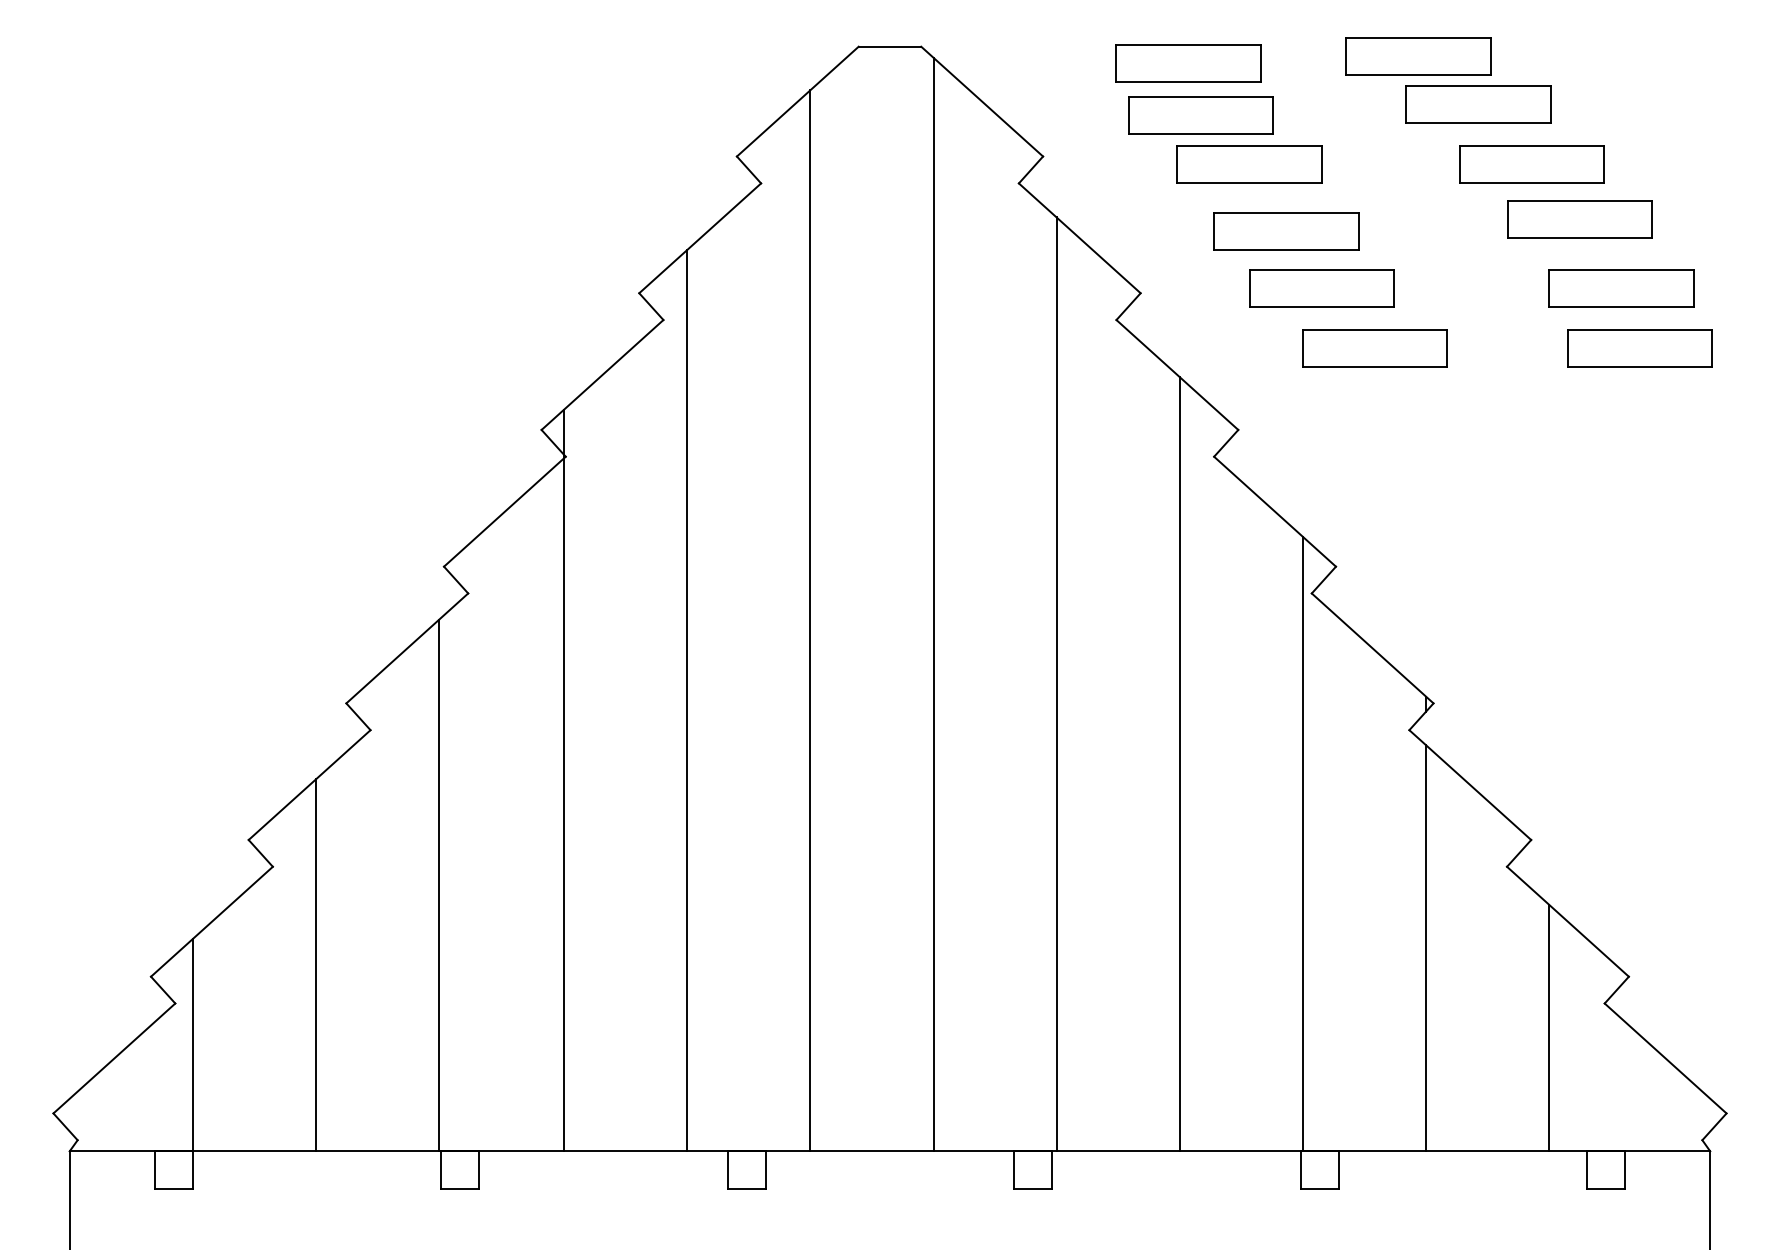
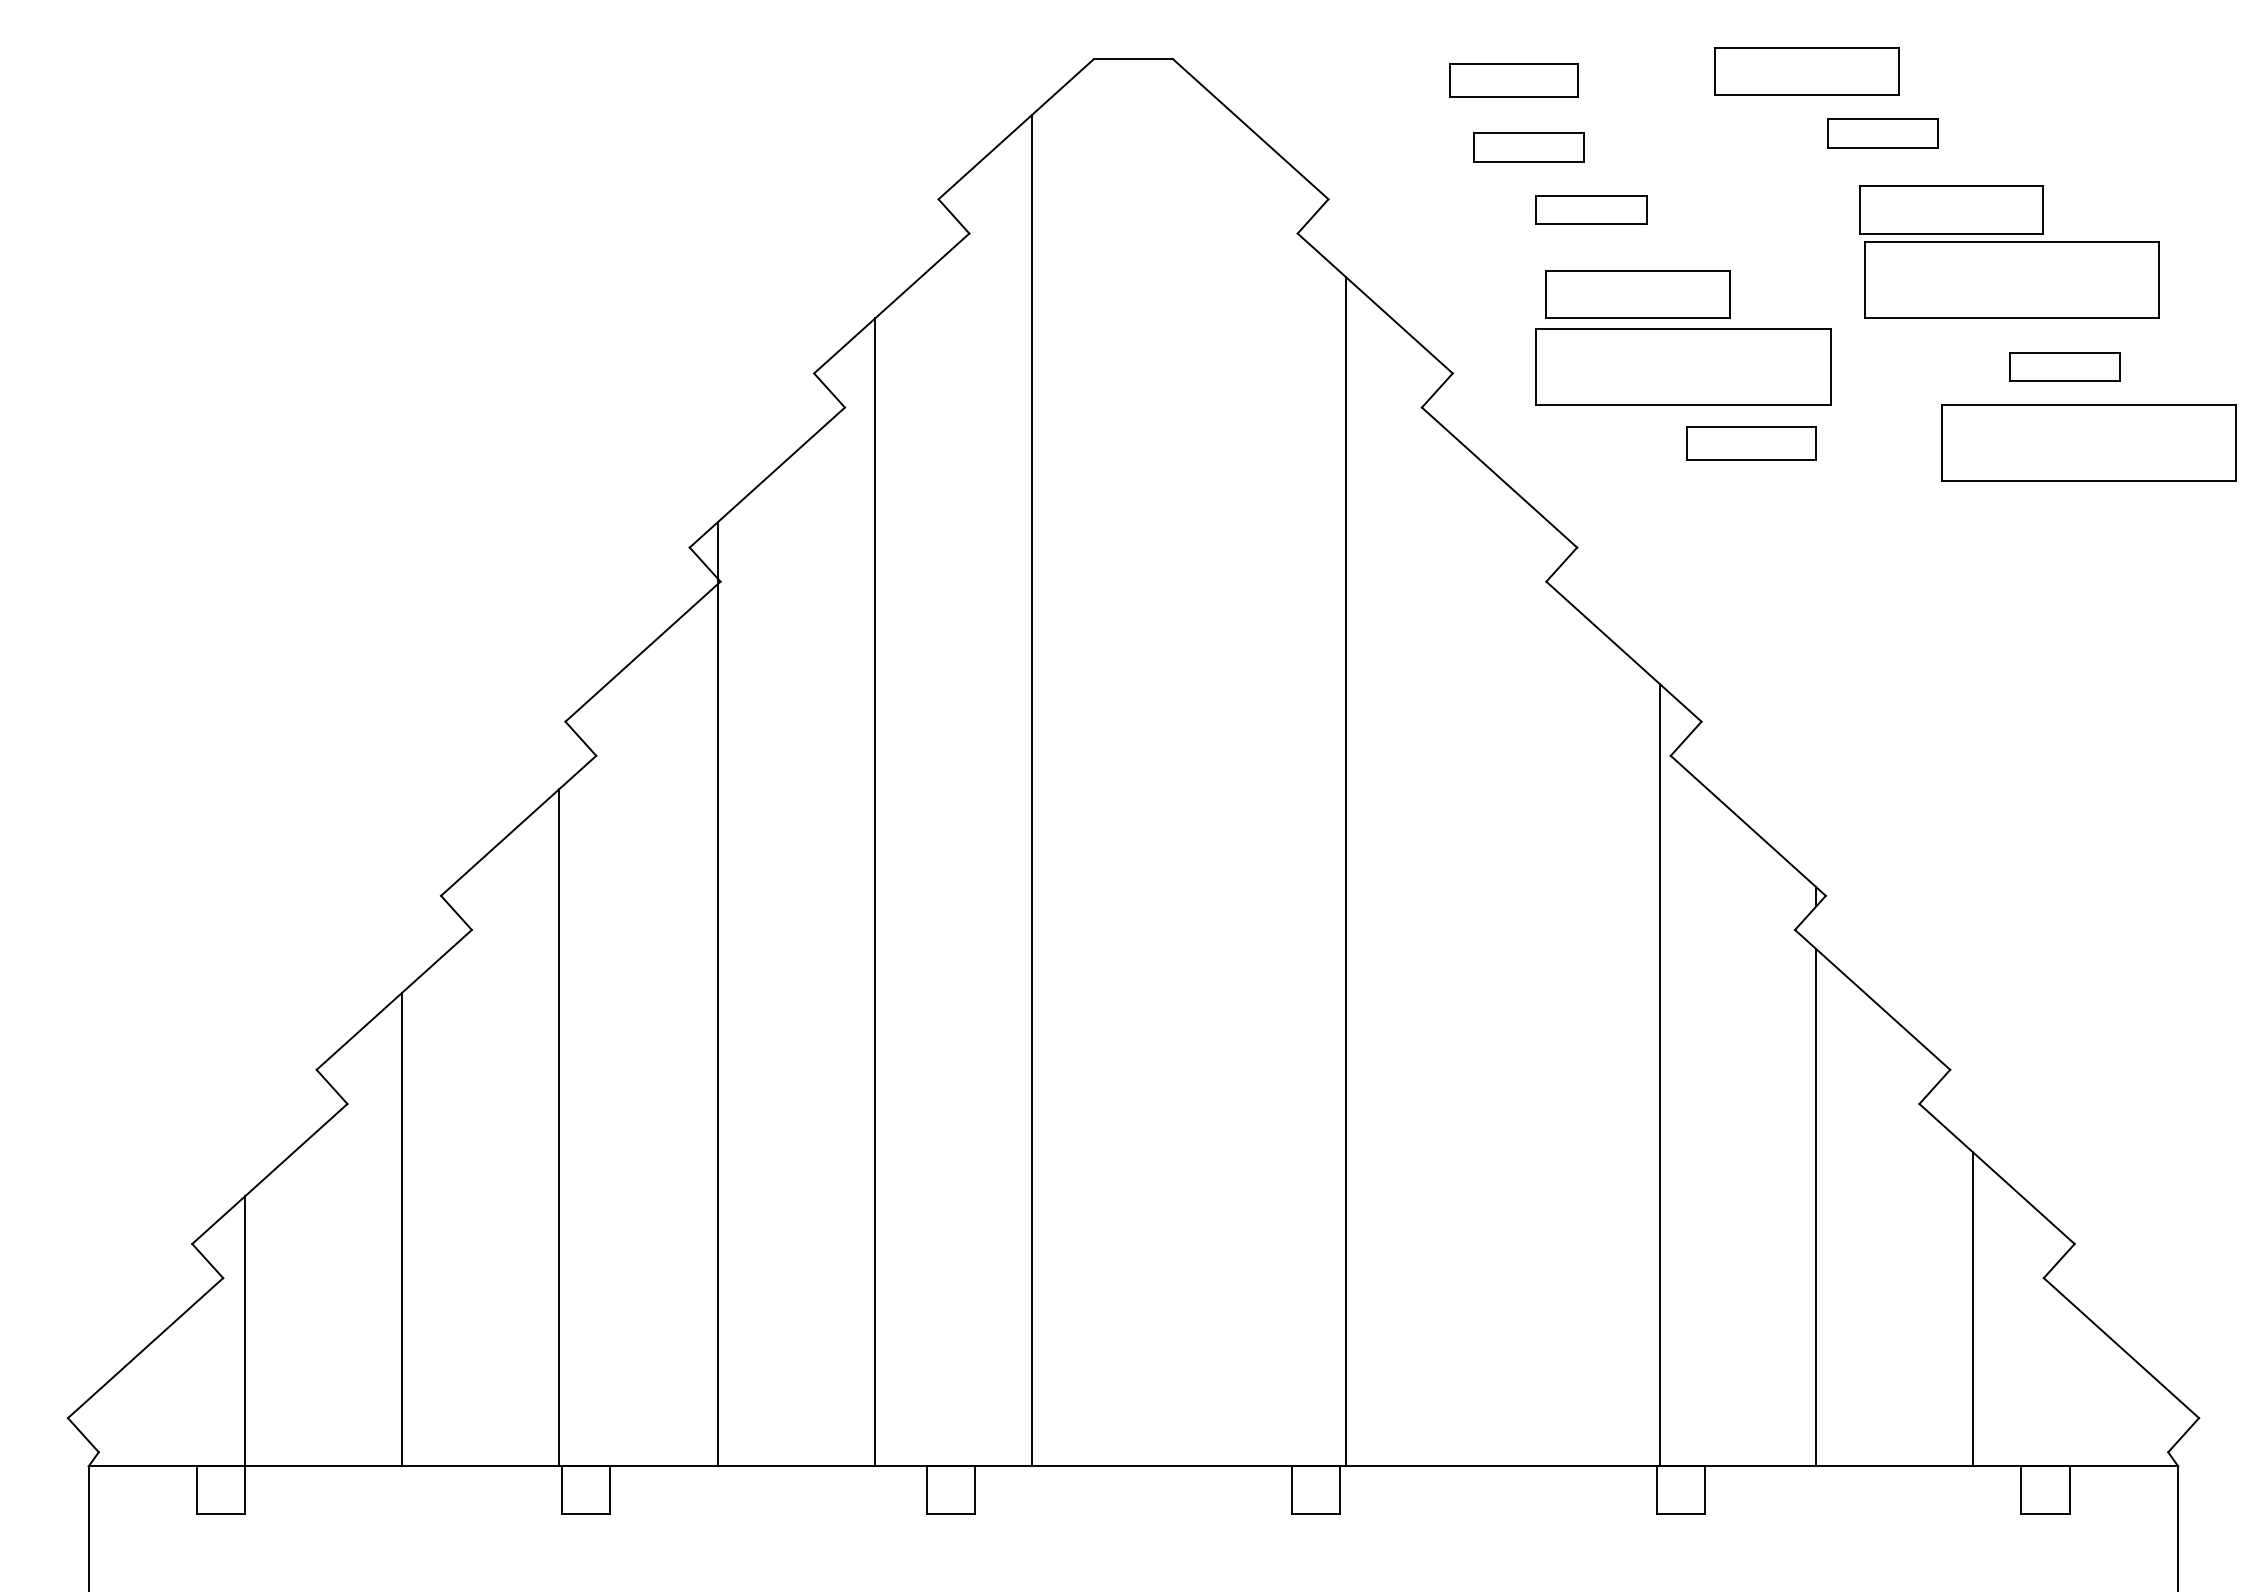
part: (1188, 63) -> (1513, 80), size x0.7
part: (1478, 104) -> (1882, 133), size x0.6
part: (1200, 115) -> (1528, 147), size x0.6
part: (1249, 164) -> (1591, 209), size x0.6
part: (1579, 219) -> (2011, 279), size x1.6
part: (1321, 287) -> (1683, 366), size x1.6
part: (1620, 287) -> (2064, 366), size x0.6
part: (1375, 348) -> (1751, 443), size x0.7
part: (1639, 348) -> (2088, 443), size x1.6
line: (933, 604) -> (1189, 769), removed
line: (1179, 764) -> (1502, 973), removed

